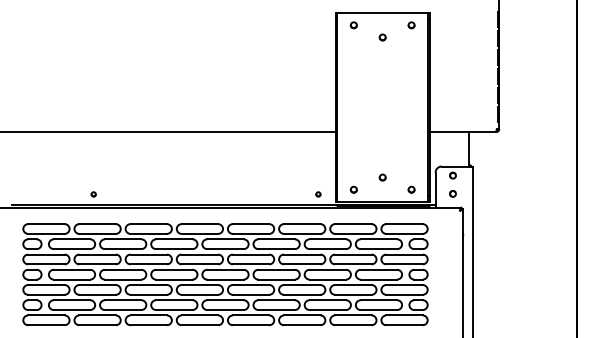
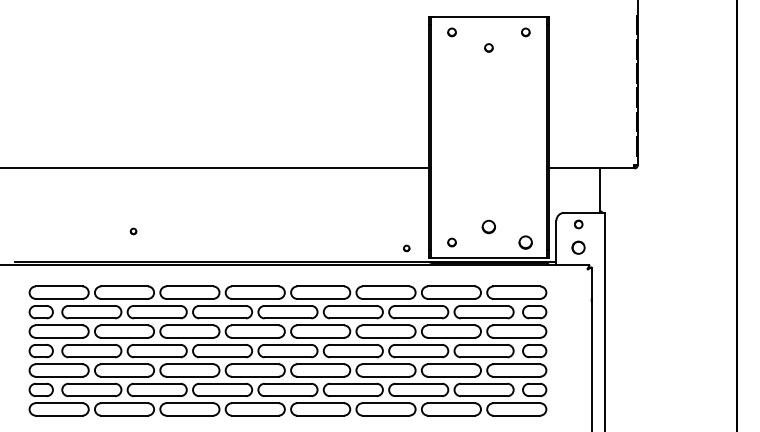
part: (382, 177) -> (488, 226), size x1.6
part: (411, 189) -> (525, 242), size x1.6
part: (452, 193) -> (578, 247), size x1.6
part: (93, 194) -> (133, 231), moved

